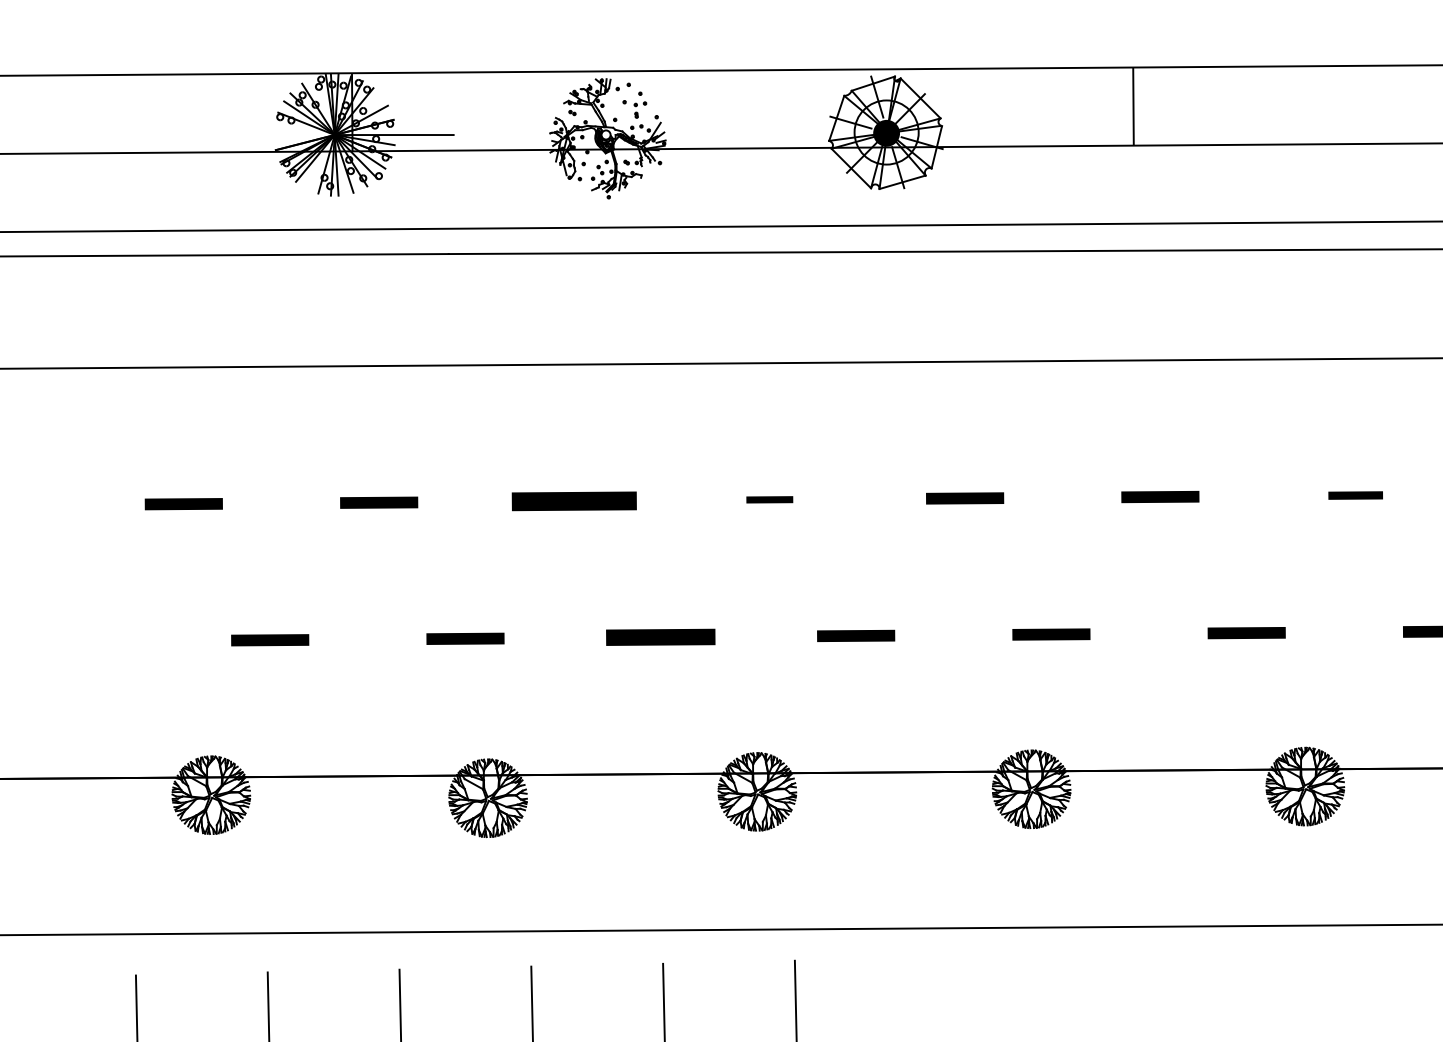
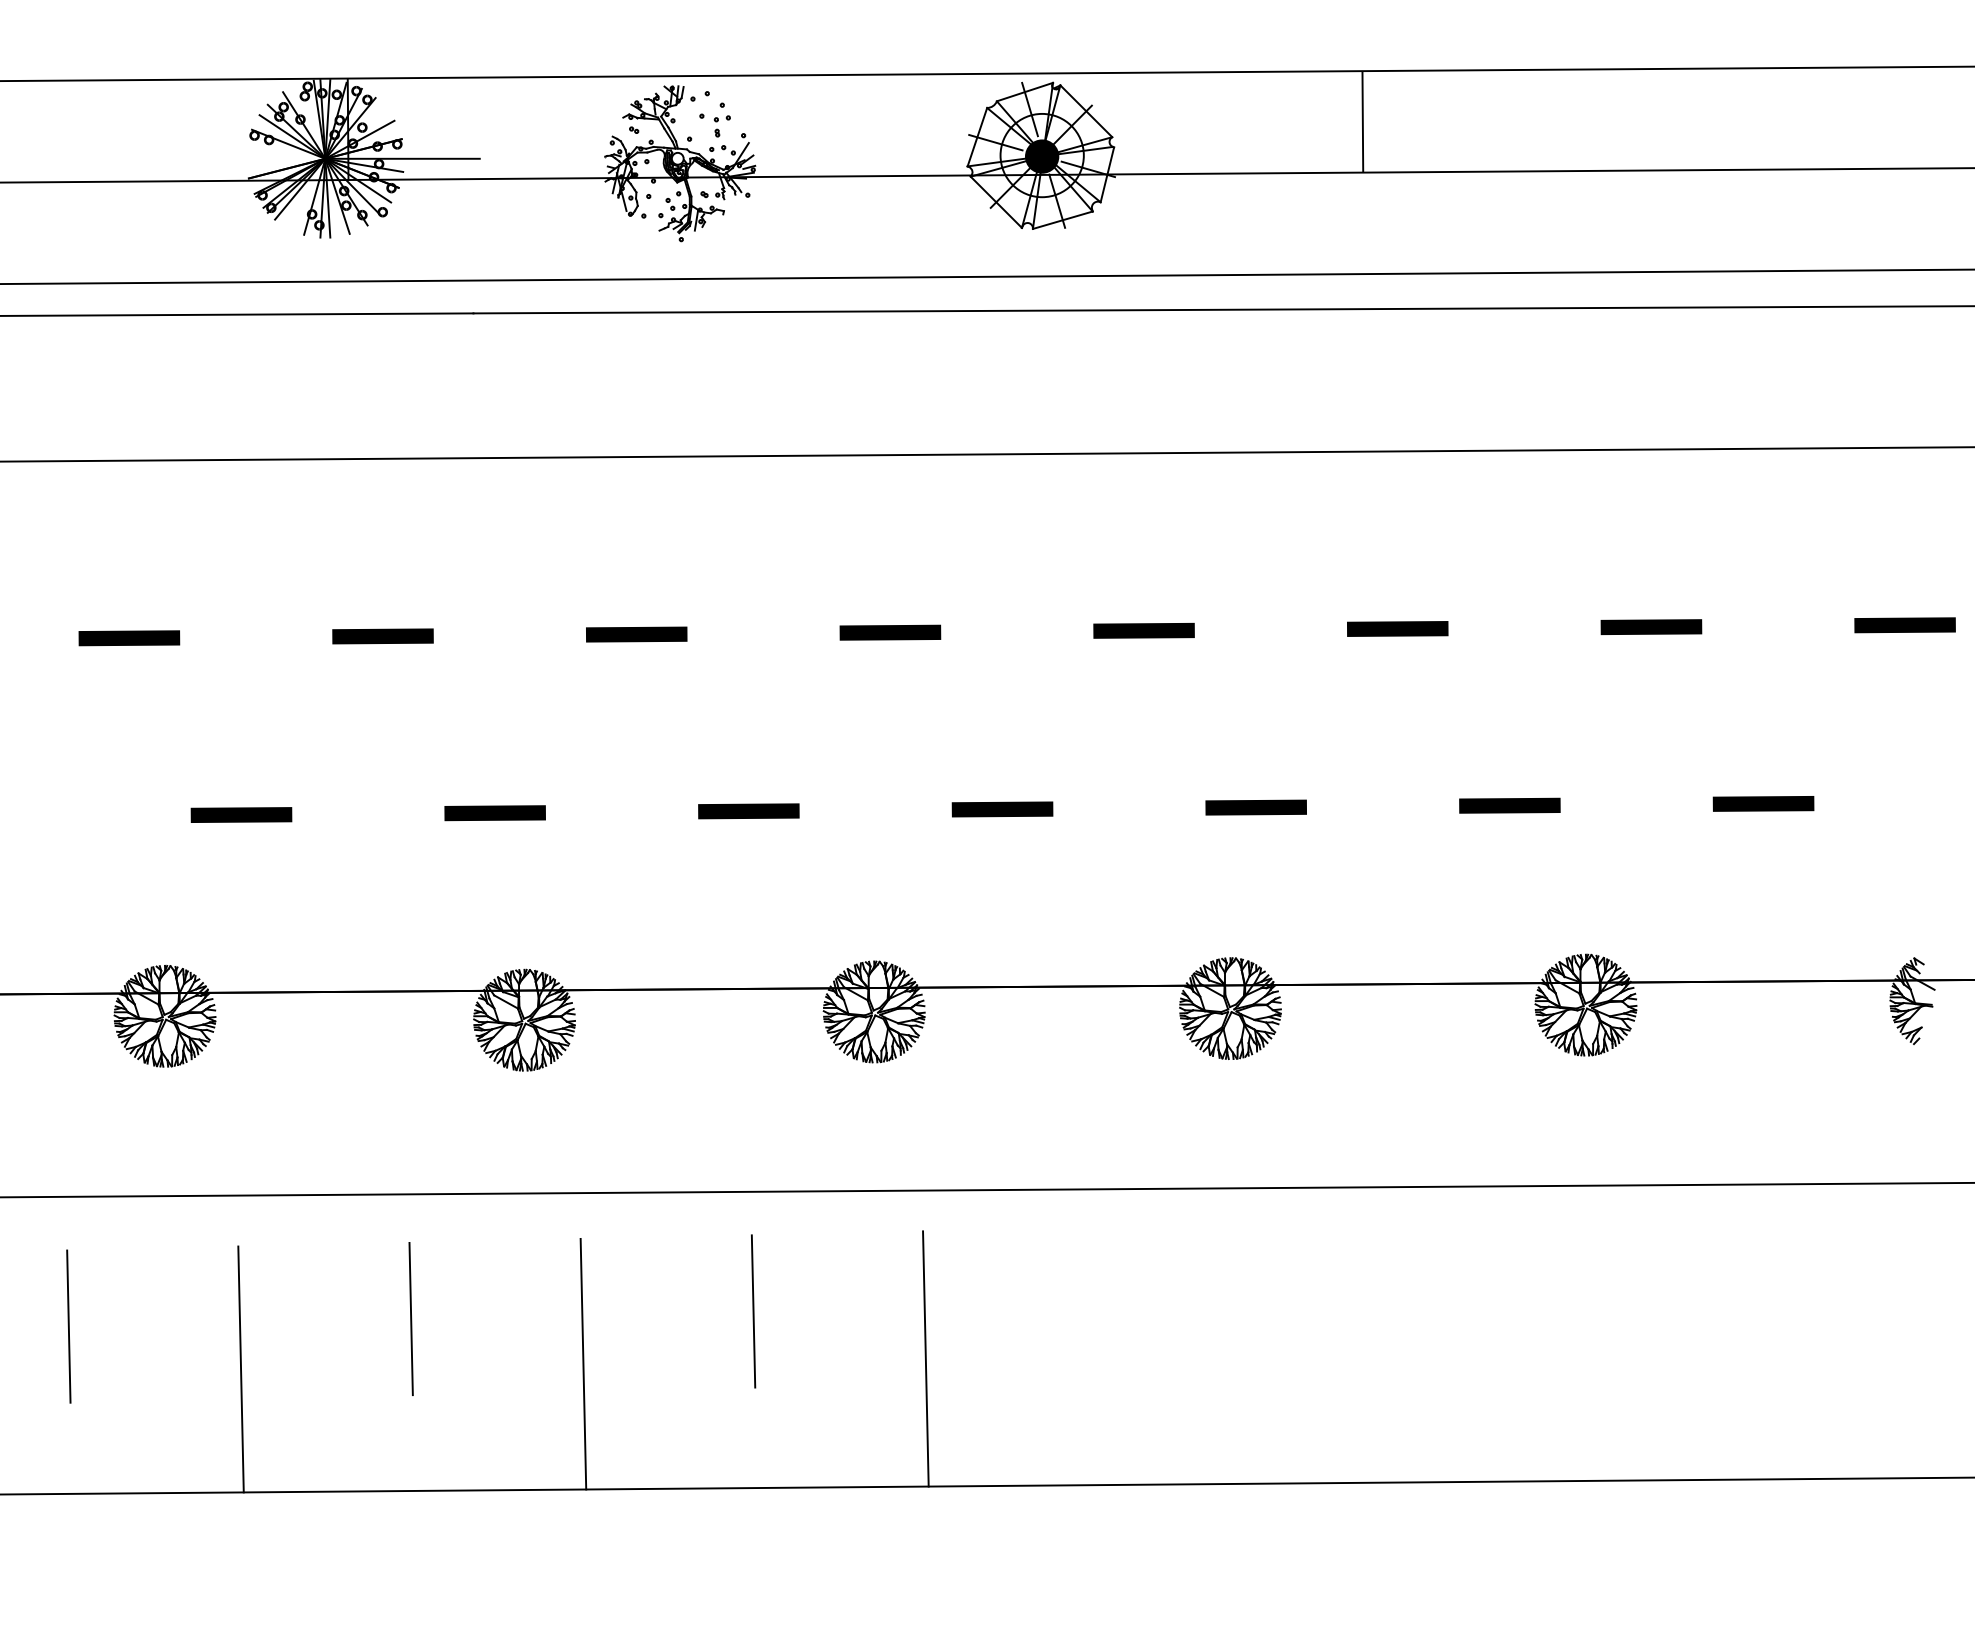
part: (1355, 495) -> (1651, 626), size x1.43
part: (769, 499) -> (890, 632), size x1.67
part: (574, 501) -> (636, 634), size x0.62
part: (660, 637) -> (748, 811), size x0.71

